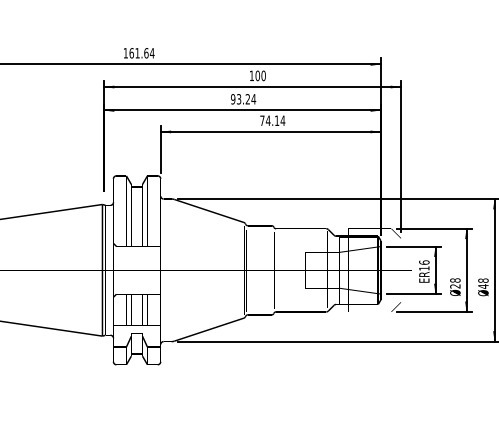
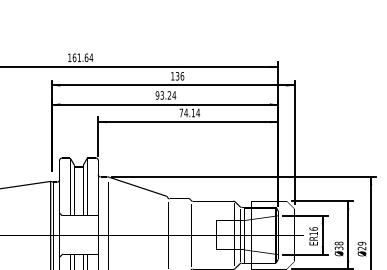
text: (260, 75) -> (179, 75), 100 -> 136
text: (483, 283) -> (362, 245), 48 -> 29
text: (455, 286) -> (339, 248), 28 -> 38

